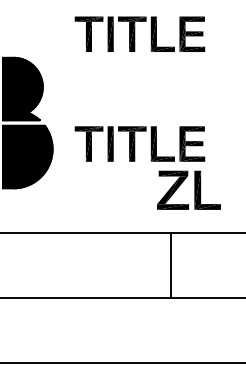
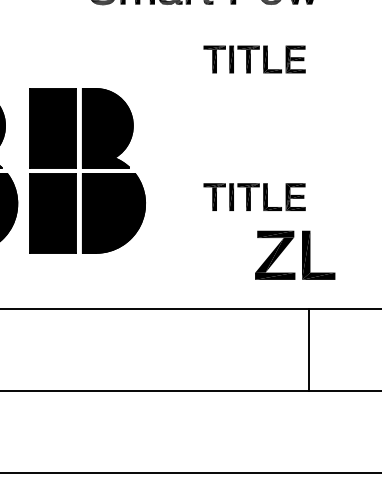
part: (139, 34) -> (254, 59), size x0.62
part: (139, 143) -> (254, 196), size x0.62
part: (194, 189) -> (302, 254), moved
line: (171, 265) -> (309, 349), moved

